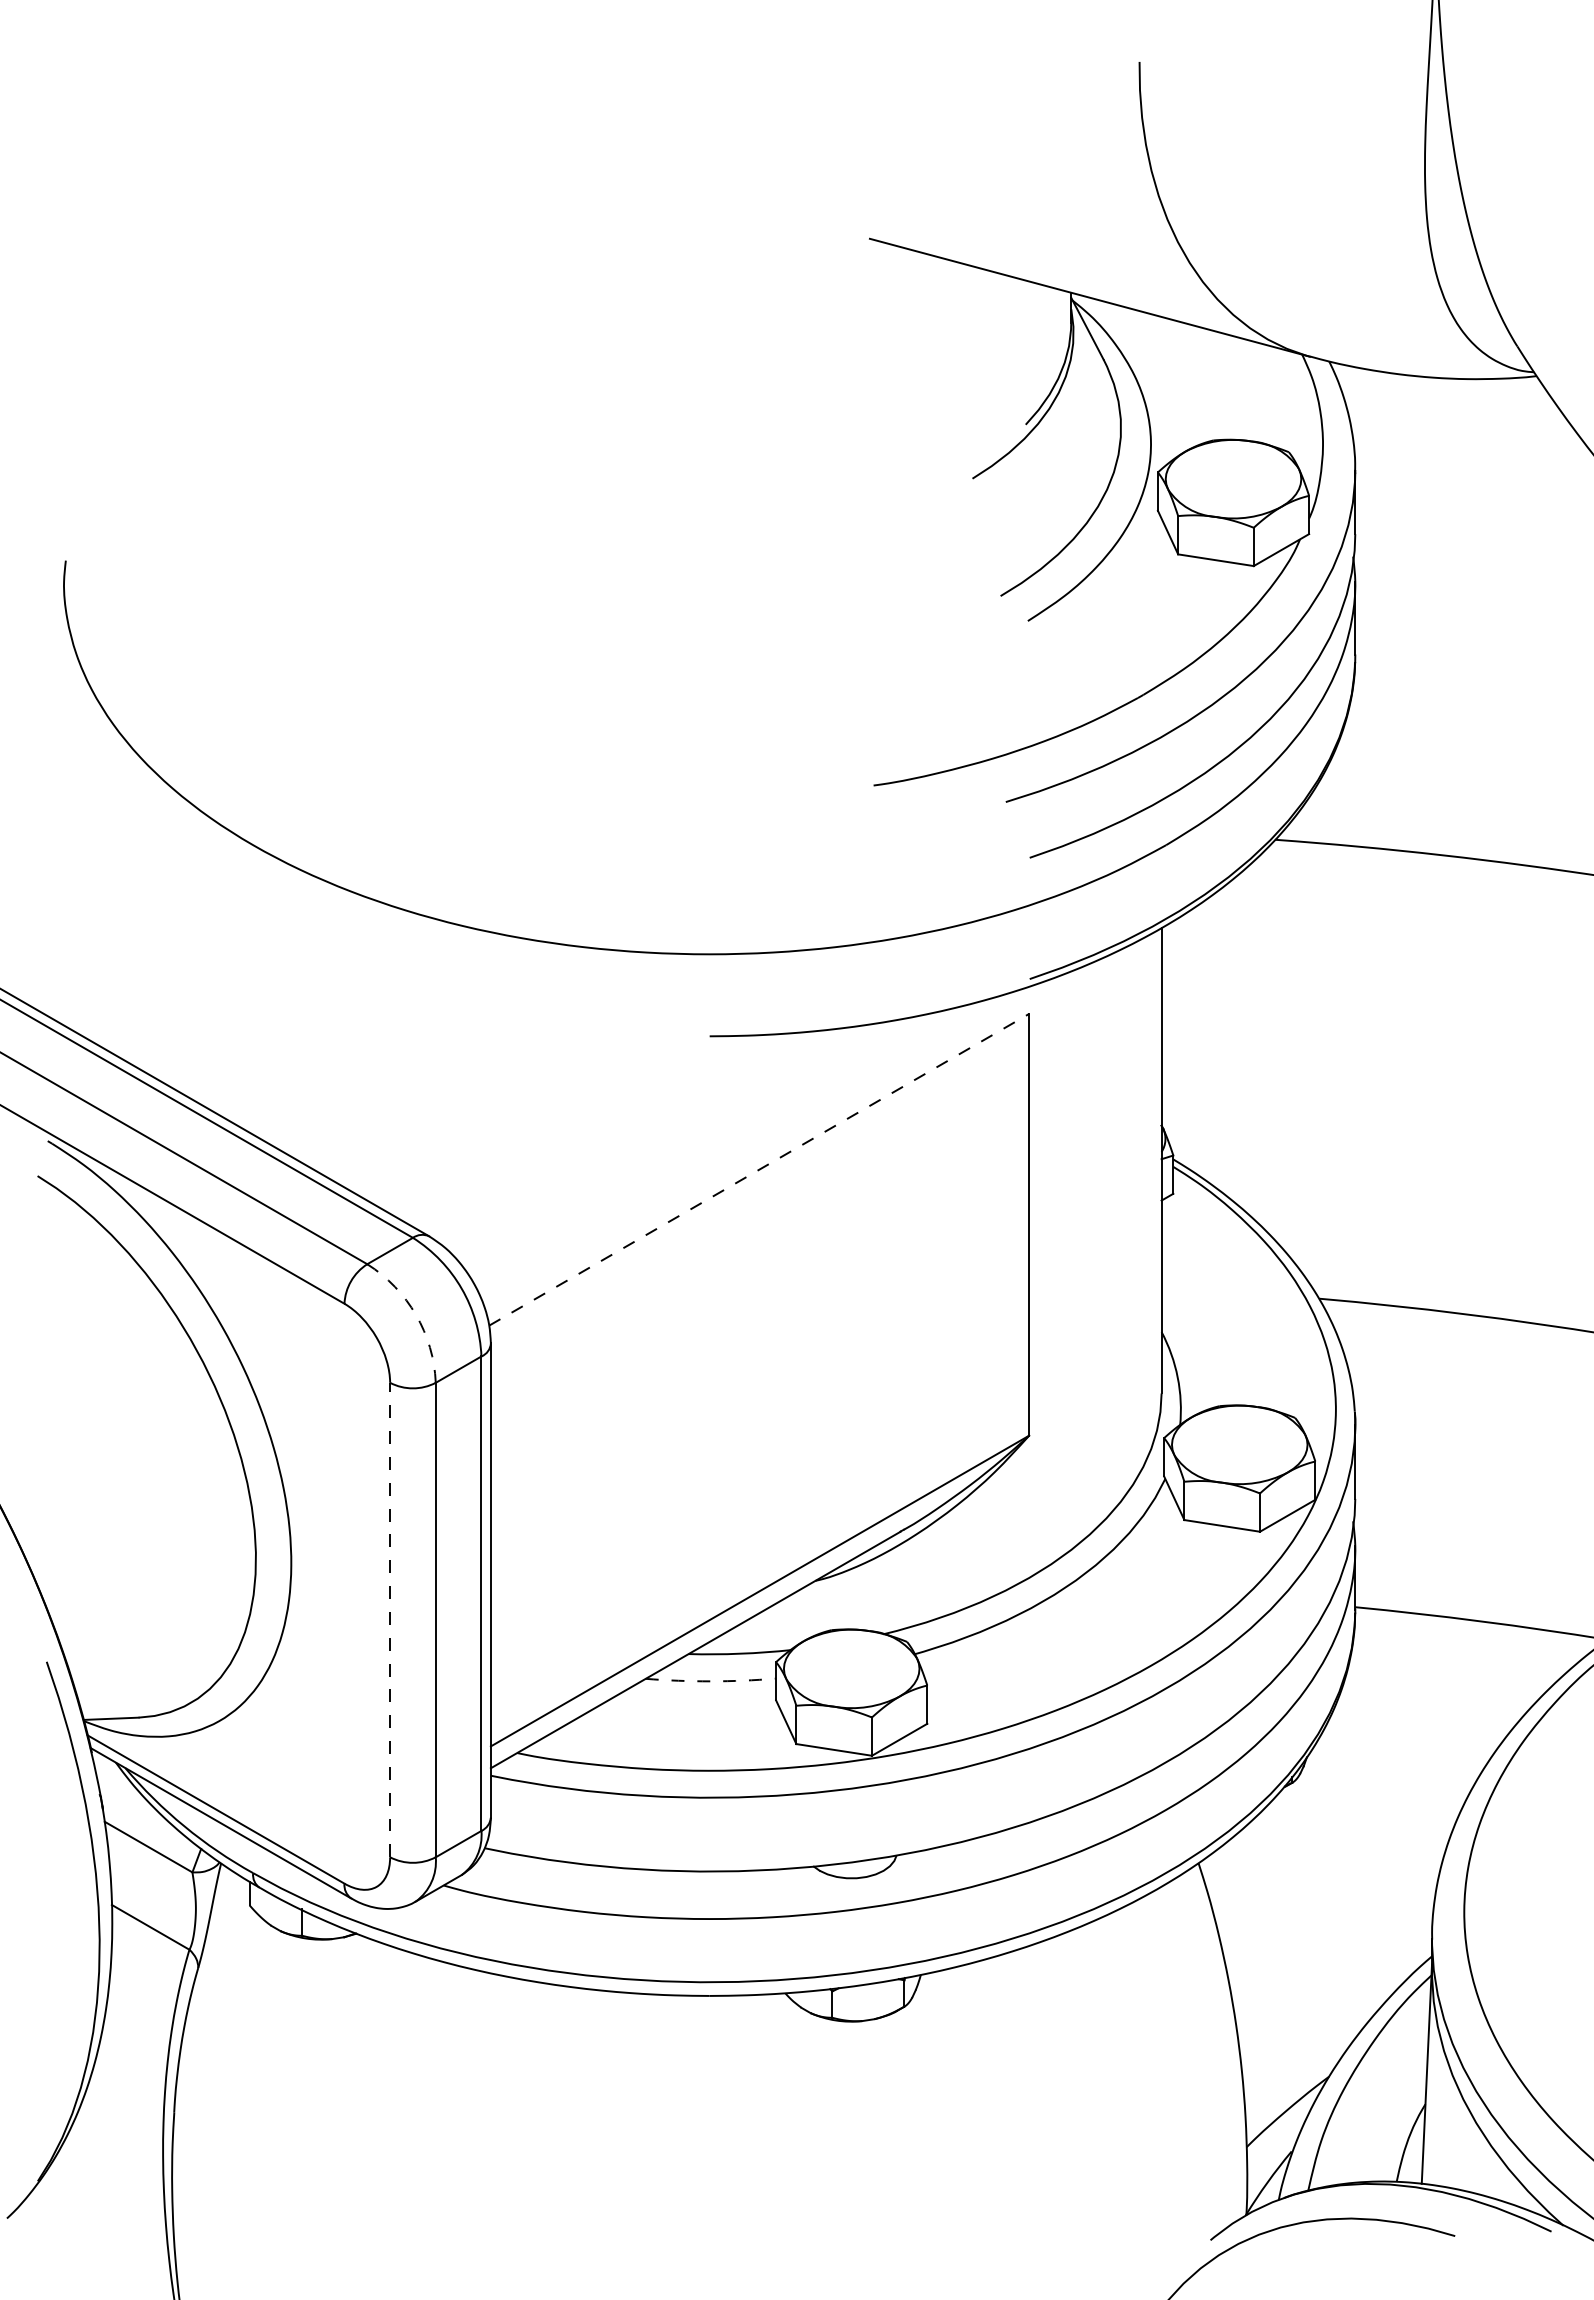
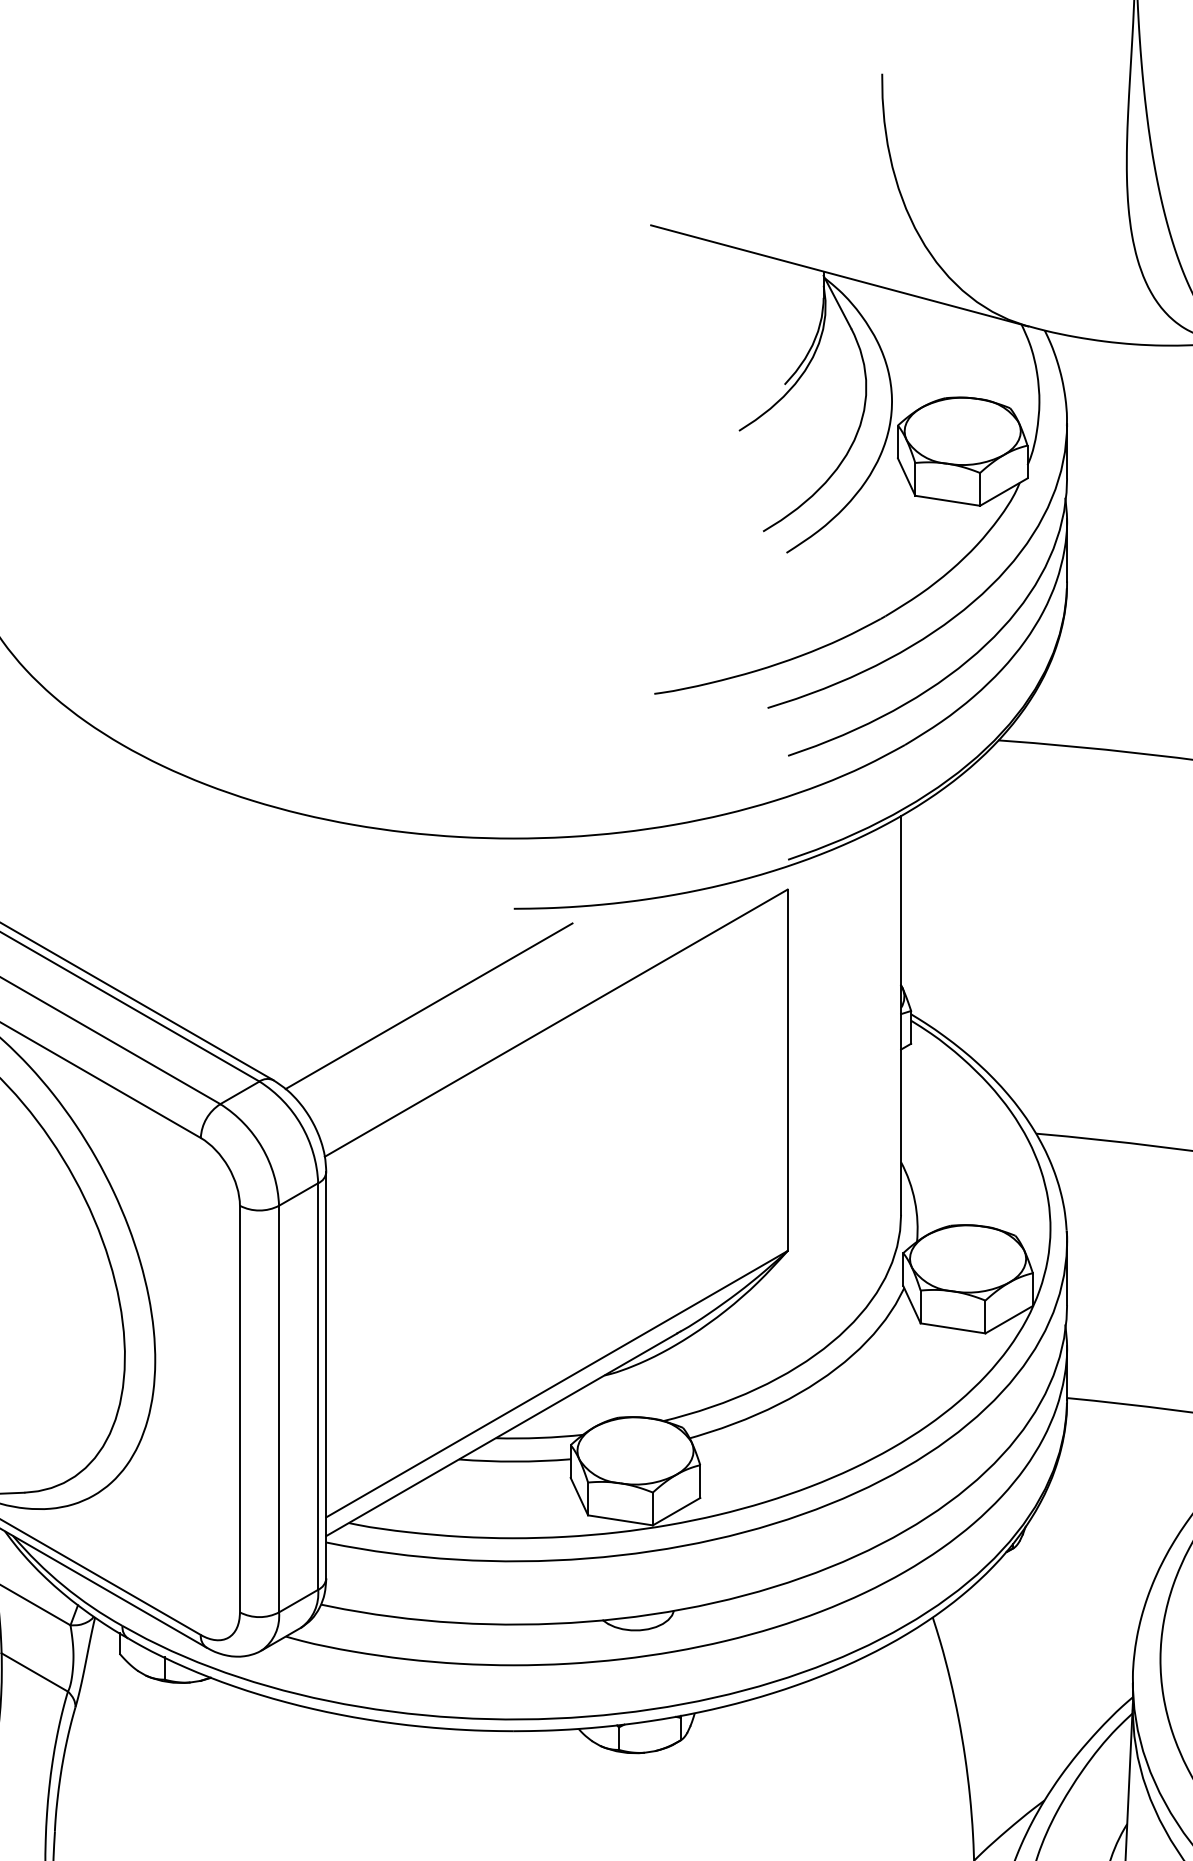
line: (610, 1149) -> (428, 1005), added
line: (759, 1169) -> (556, 1022), dashed -> solid
arc: (416, 1315) -> (262, 1148), dashed -> solid
line: (390, 1619) -> (240, 1408), dashed -> solid
arc: (710, 1681) -> (514, 1461), dashed -> solid

